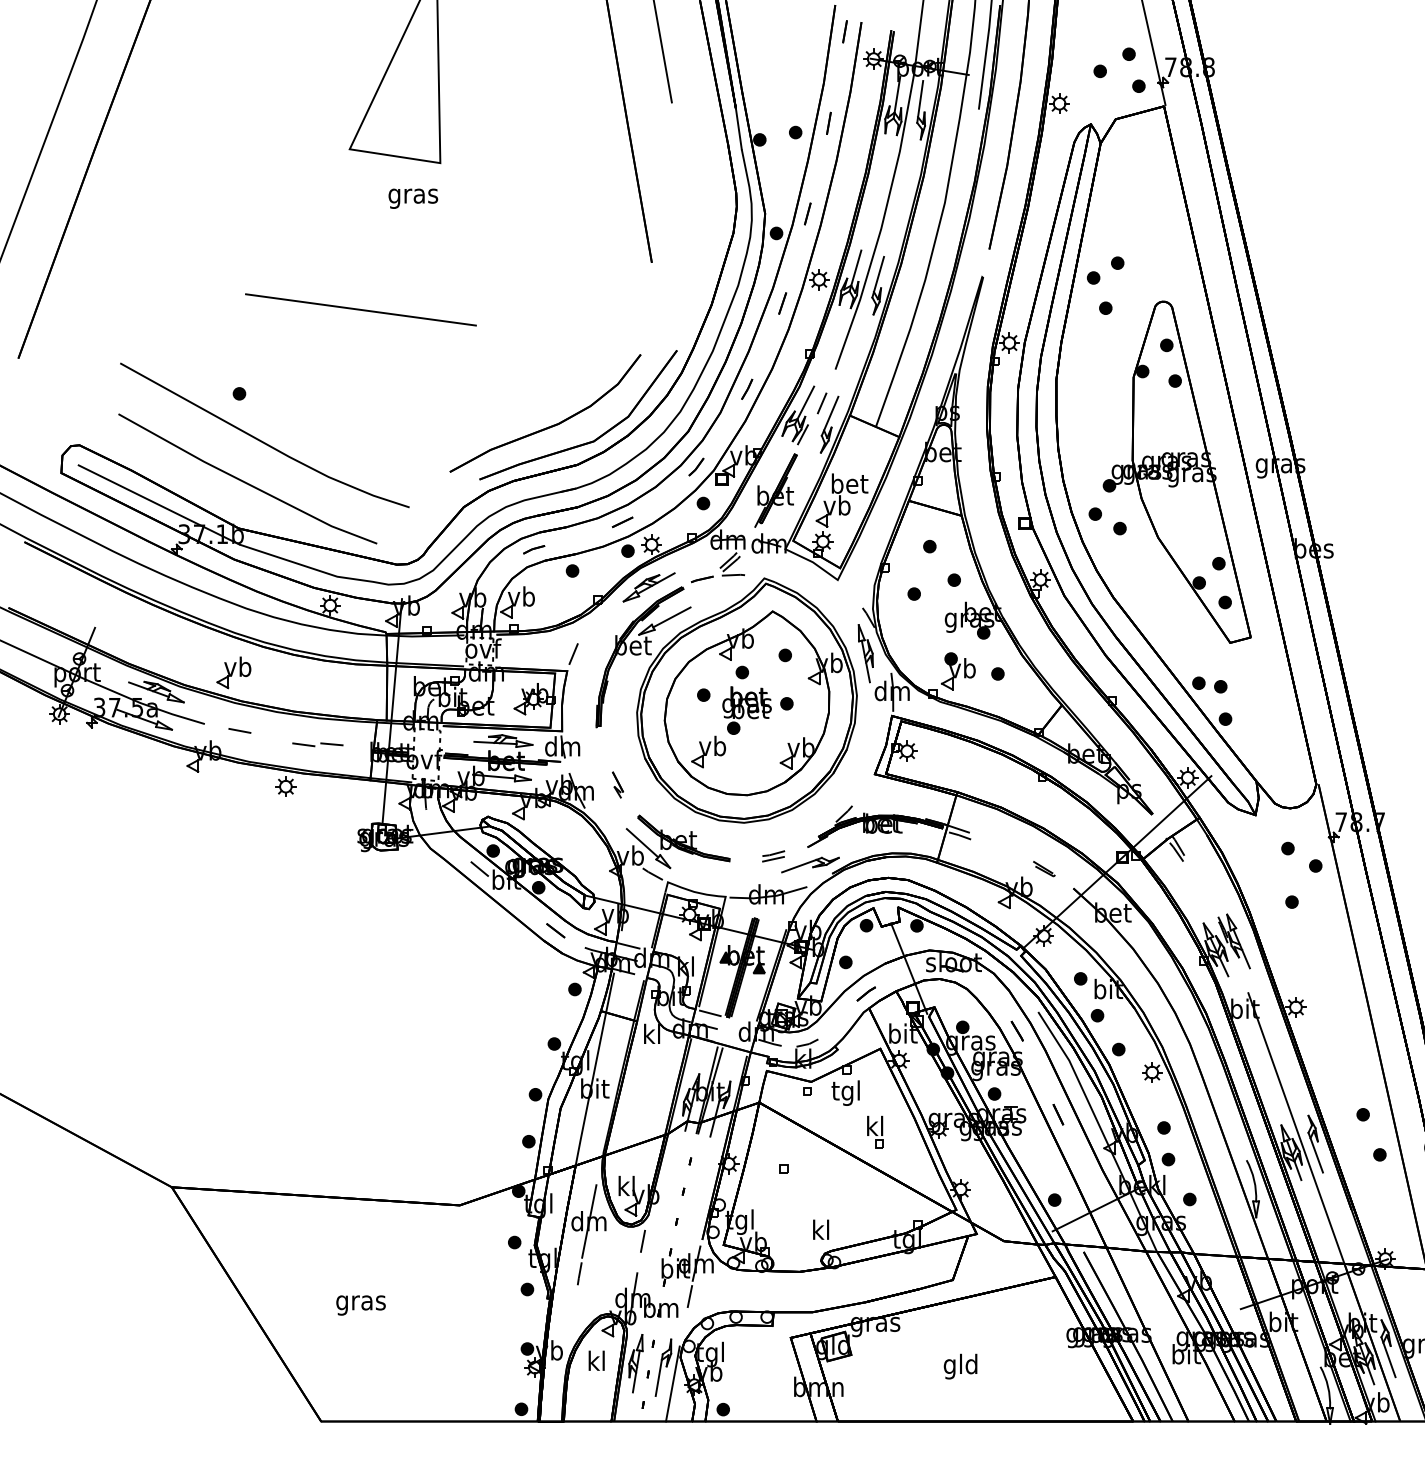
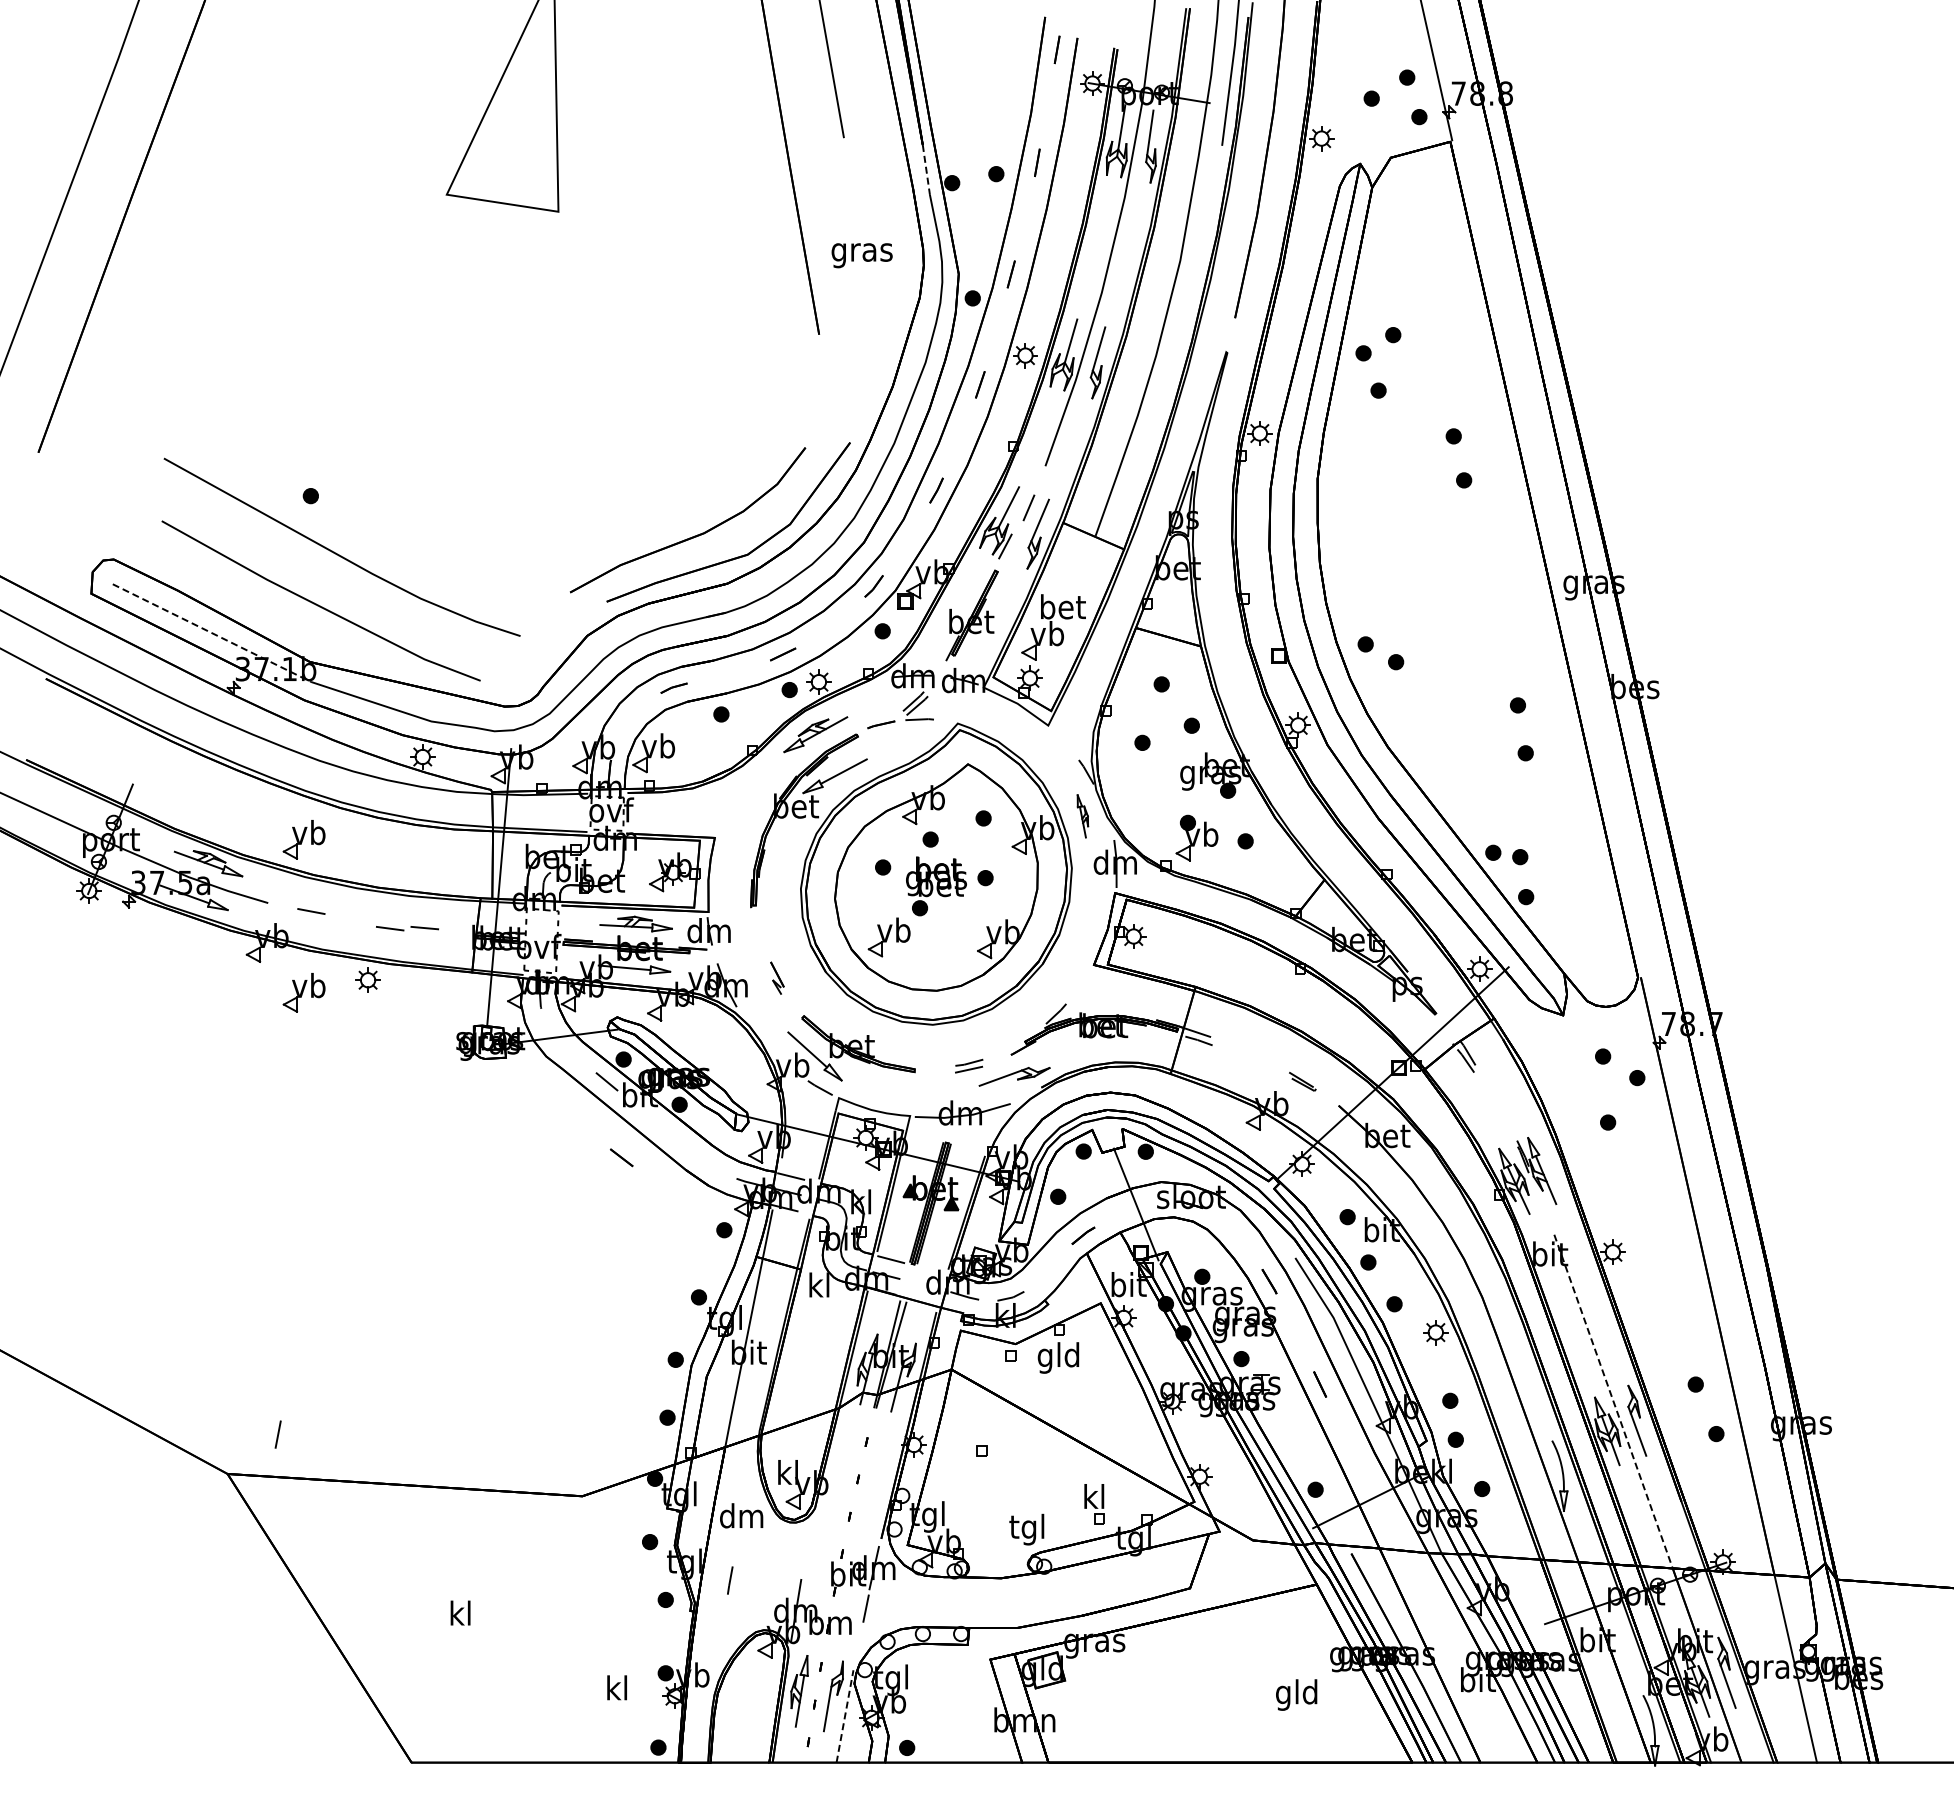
line: (738, 129) -> (926, 170), solid -> dashed
text: (412, 198) -> (861, 255), moved
line: (360, 309) -> (460, 392), removed
part: (1177, 472) -> (1466, 592), removed
line: (158, 505) -> (211, 633), solid -> dashed
line: (573, 653) -> (722, 816), removed
part: (865, 653) -> (1082, 816), size x0.6
part: (233, 796) -> (303, 992), added
line: (555, 930) -> (621, 1157), moved
text: (846, 1092) -> (1058, 1357), tgl -> gld
line: (1296, 1129) -> (1613, 1402), solid -> dashed
part: (875, 1132) -> (1094, 1504), moved
line: (588, 1220) -> (741, 1515), removed
text: (820, 1232) -> (1026, 1529), kl -> tgl
line: (642, 1241) -> (277, 1434), moved
text: (360, 1302) -> (460, 1616), gras -> kl
text: (596, 1360) -> (616, 1687), moved
text: (960, 1366) -> (1296, 1694), moved
line: (673, 1384) -> (845, 1716), solid -> dashed

